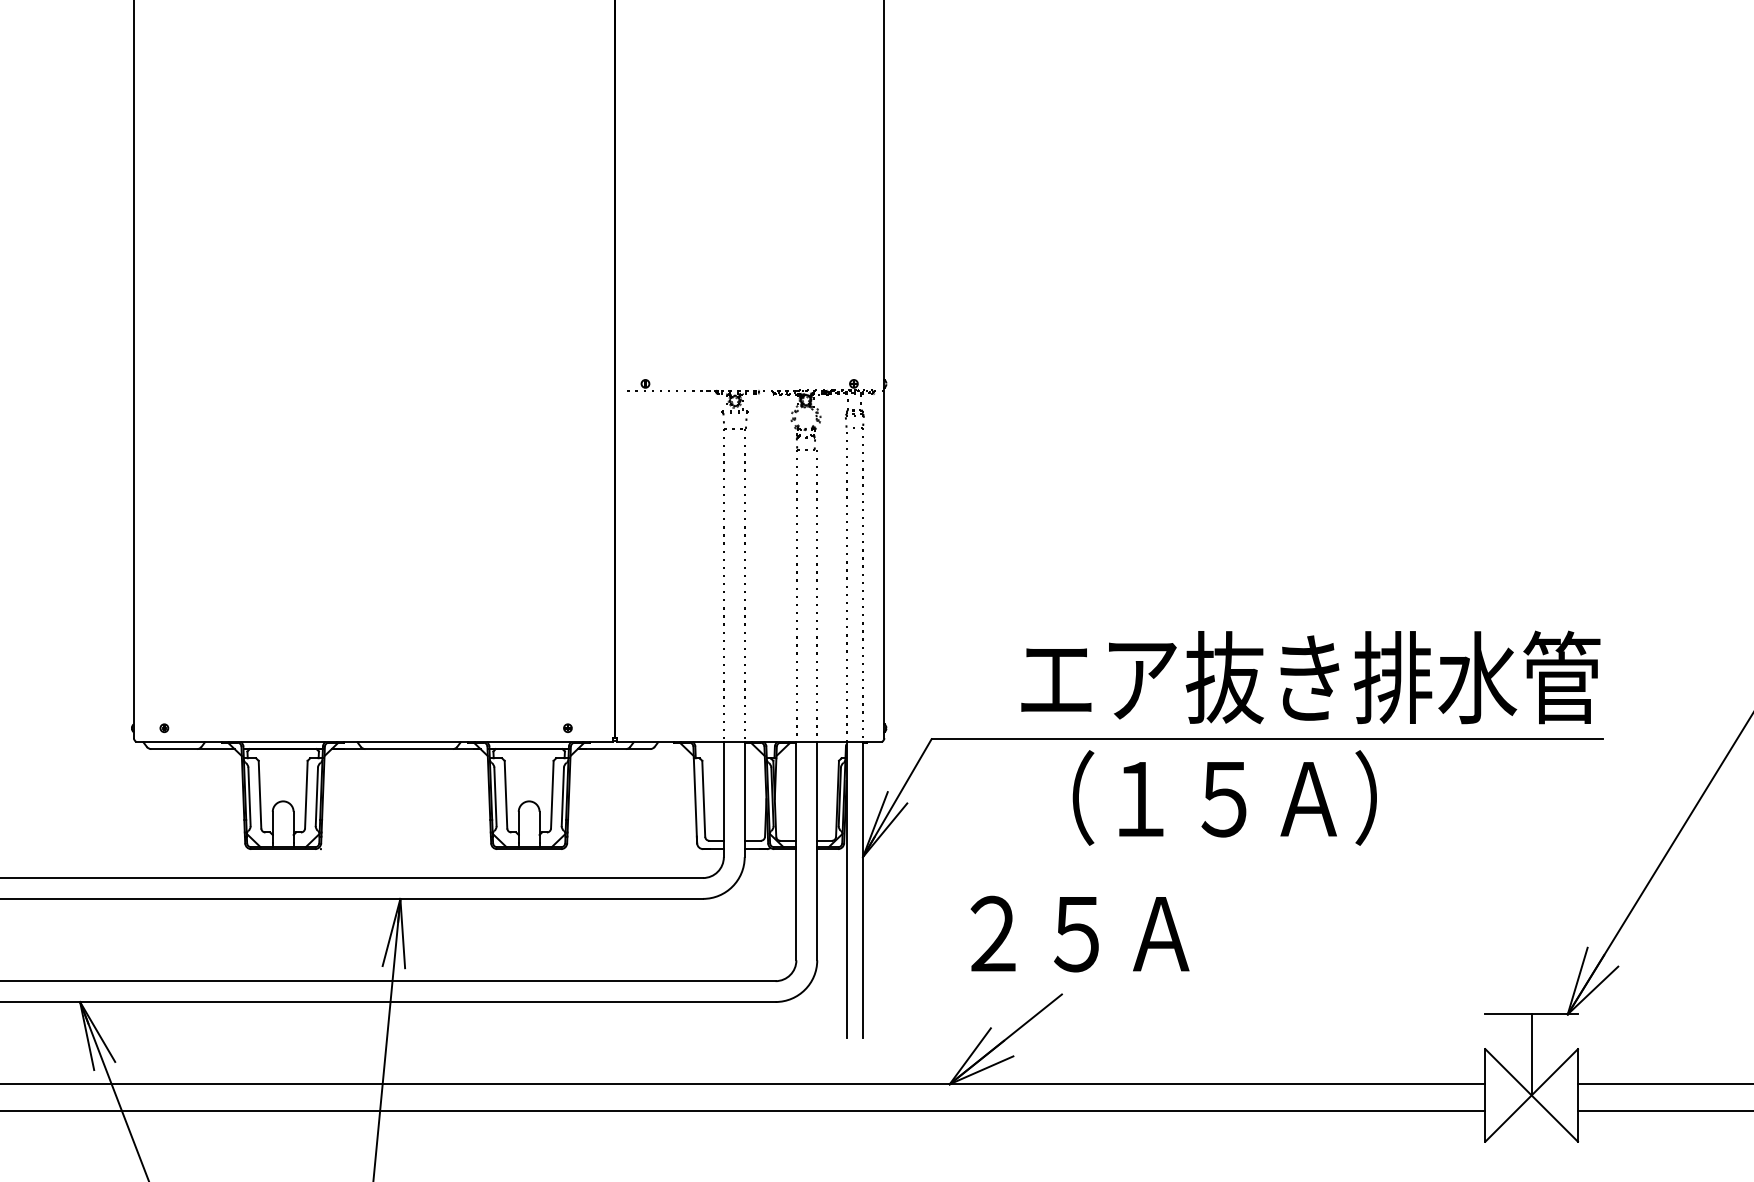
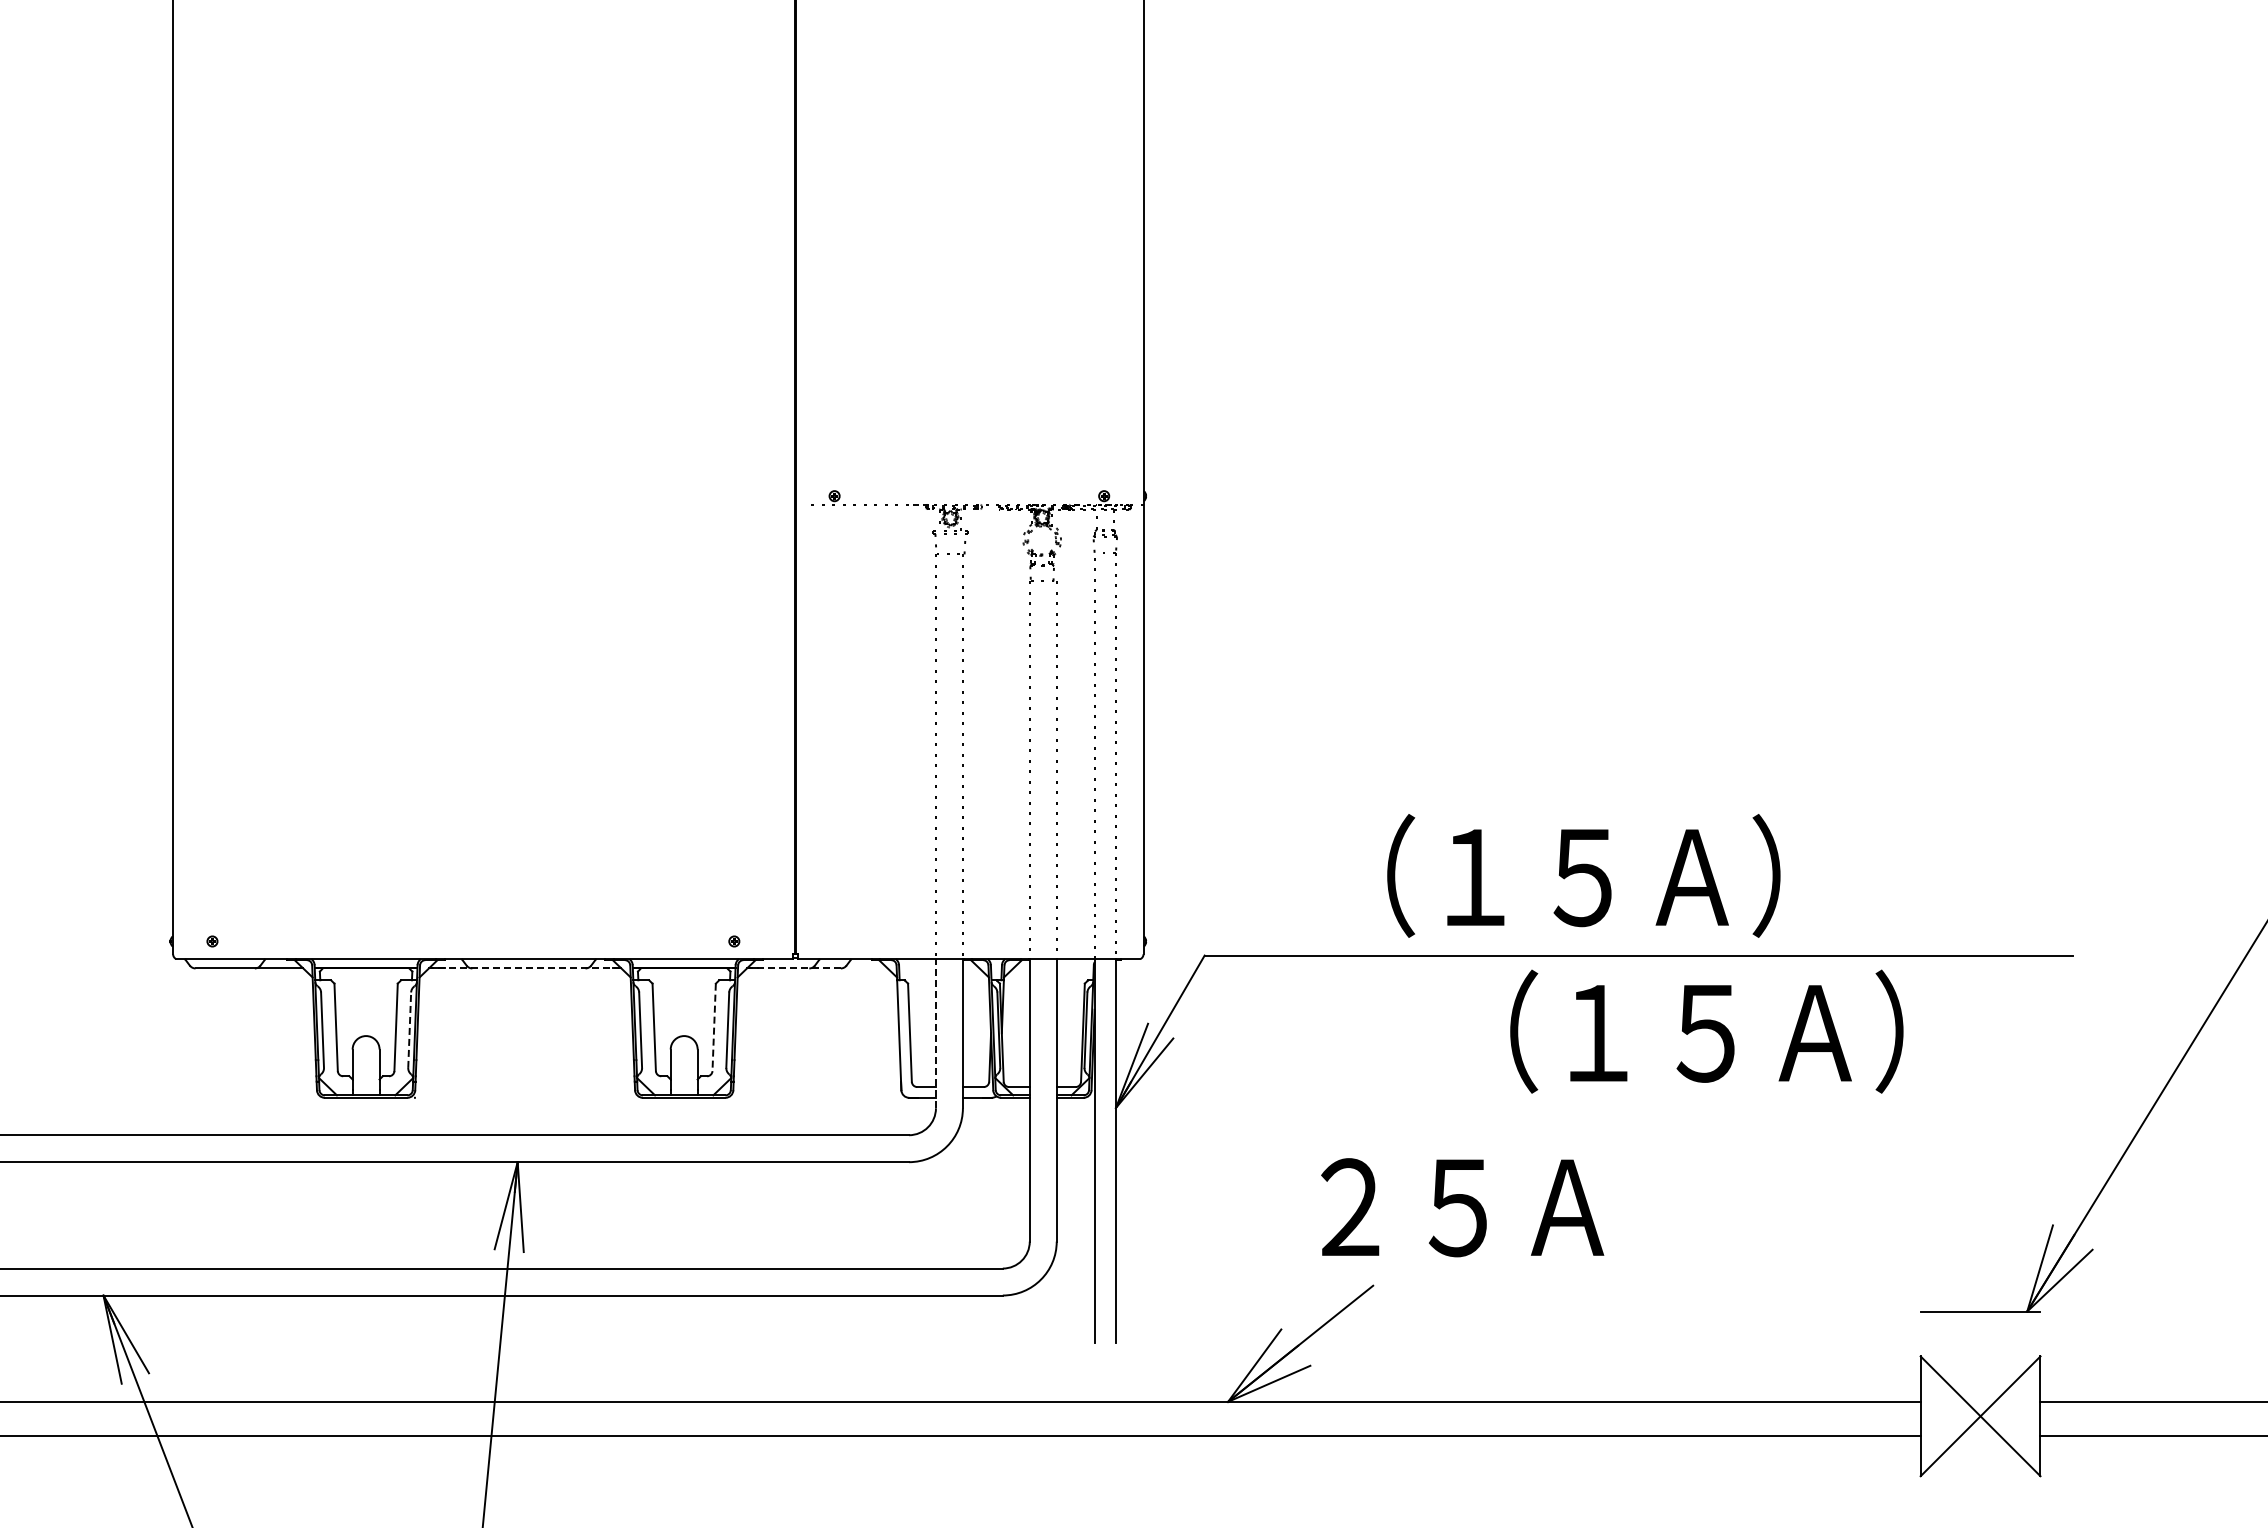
text: (1310, 677) -> (1694, 875), エア抜き排水管 -> （１５Ａ）
line: (405, 749) -> (524, 968), solid -> dashed
line: (613, 749) -> (793, 968), solid -> dashed
line: (552, 794) -> (714, 1027), solid -> dashed
line: (316, 797) -> (409, 1030), solid -> dashed
text: (1224, 797) -> (1706, 1031), moved
line: (723, 799) -> (935, 1033), solid -> dashed
text: (1079, 933) -> (1462, 1207), moved
line: (1531, 1054) -> (1980, 1363), removed

